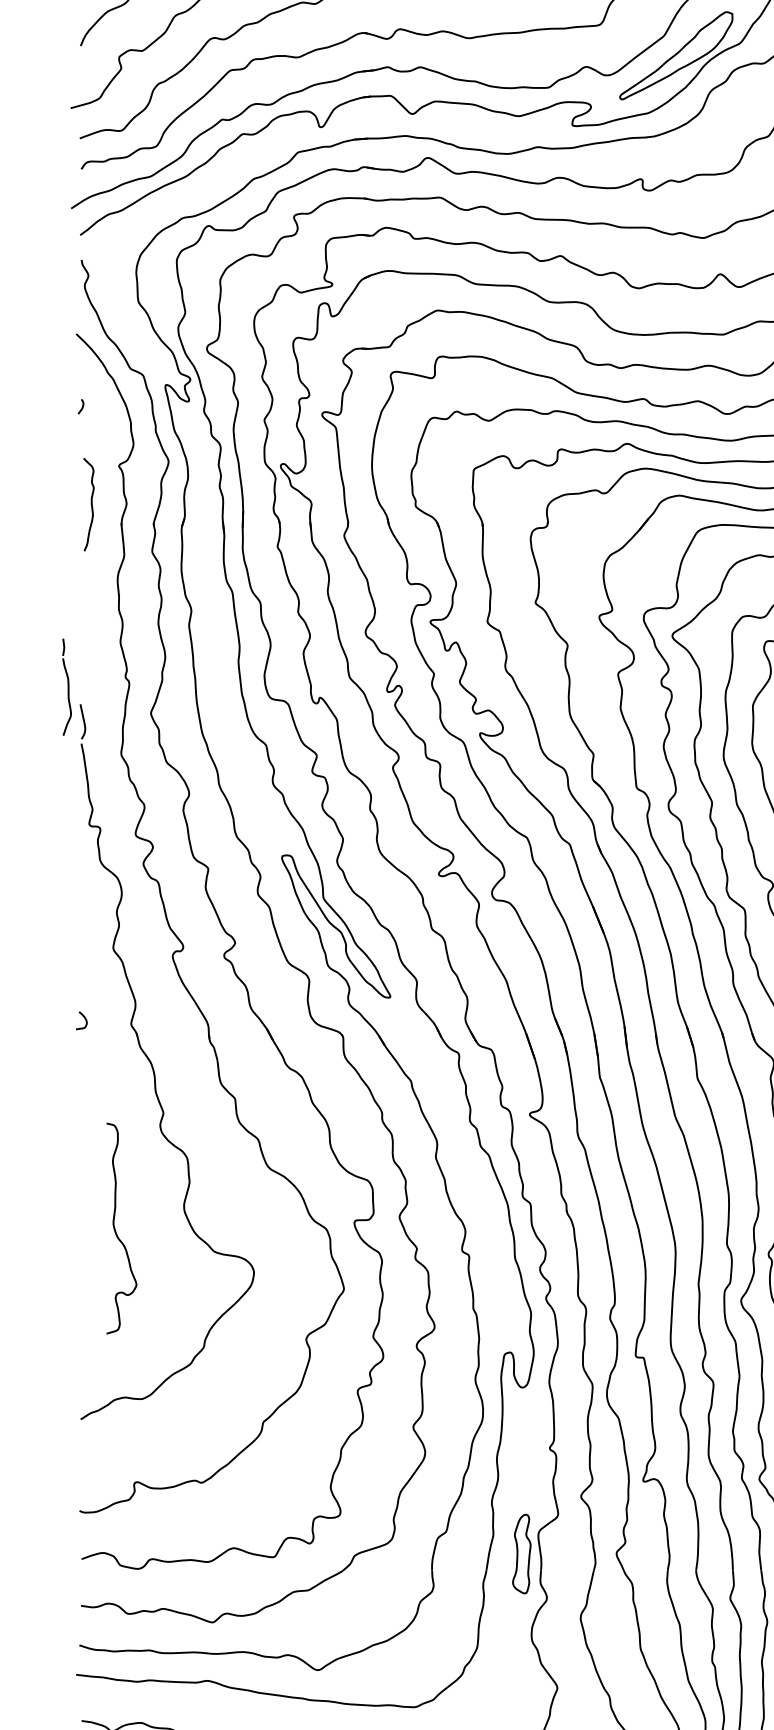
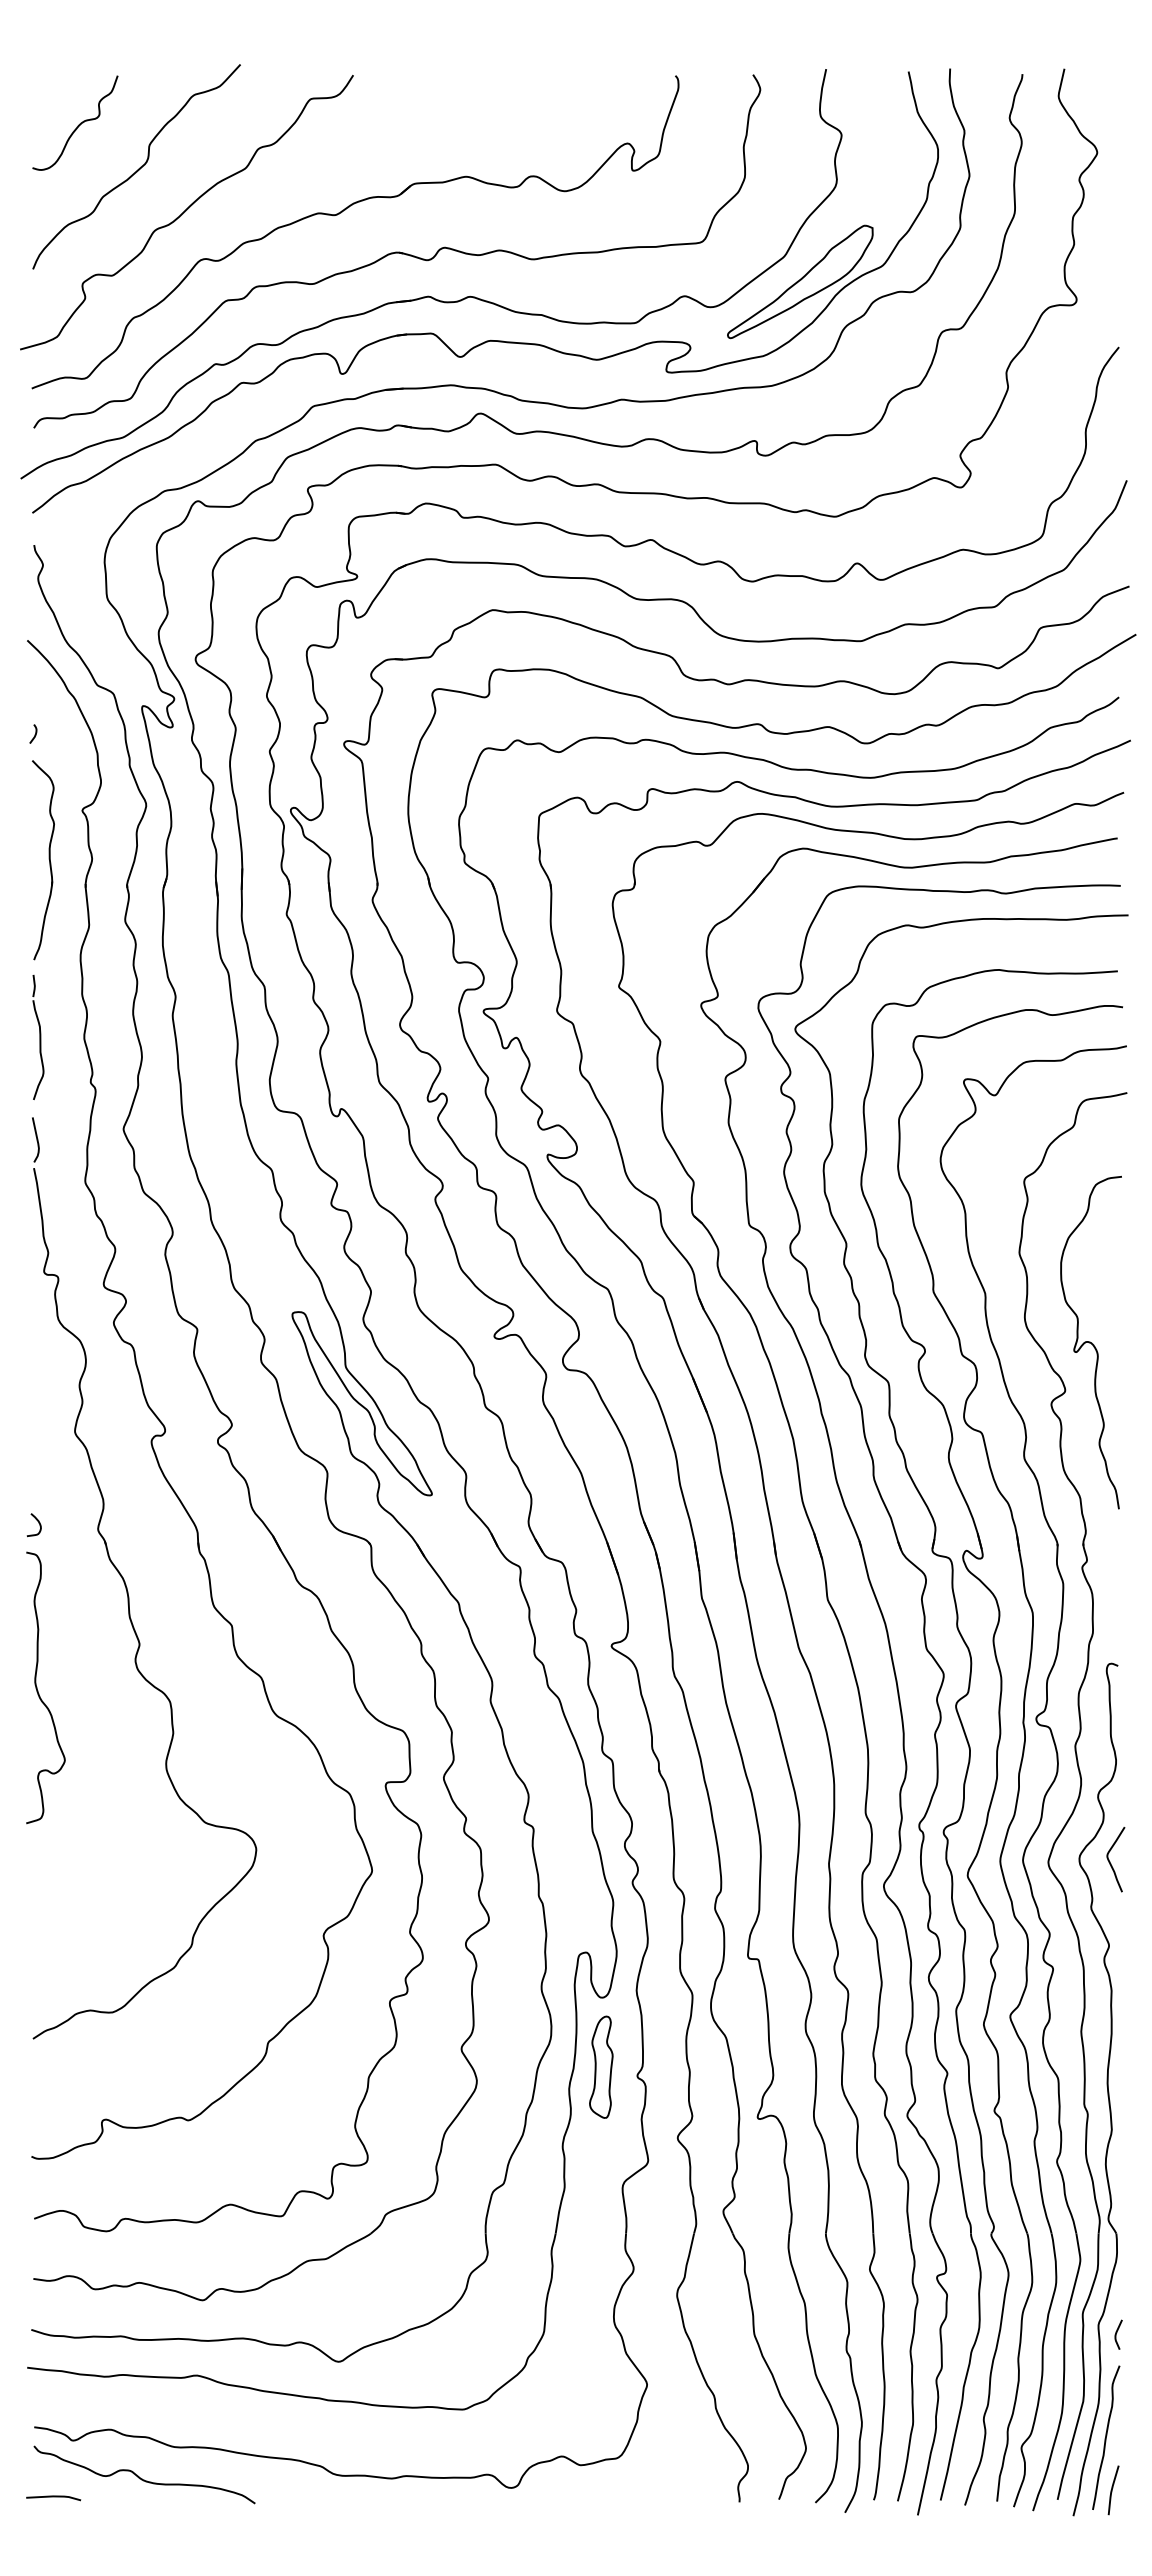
part: (88, 504) -> (43, 860), size x1.67
part: (67, 687) -> (38, 1037), moved
curve: (116, 1230) -> (38, 1690), moved
part: (521, 1553) -> (601, 2066), moved

